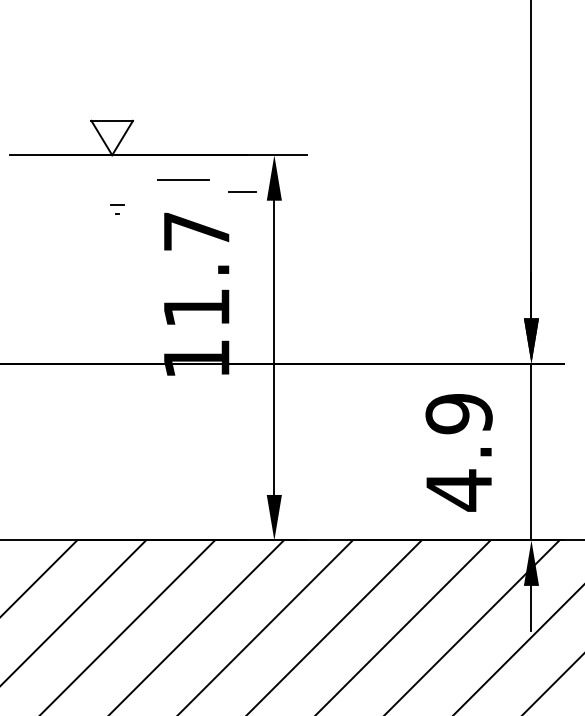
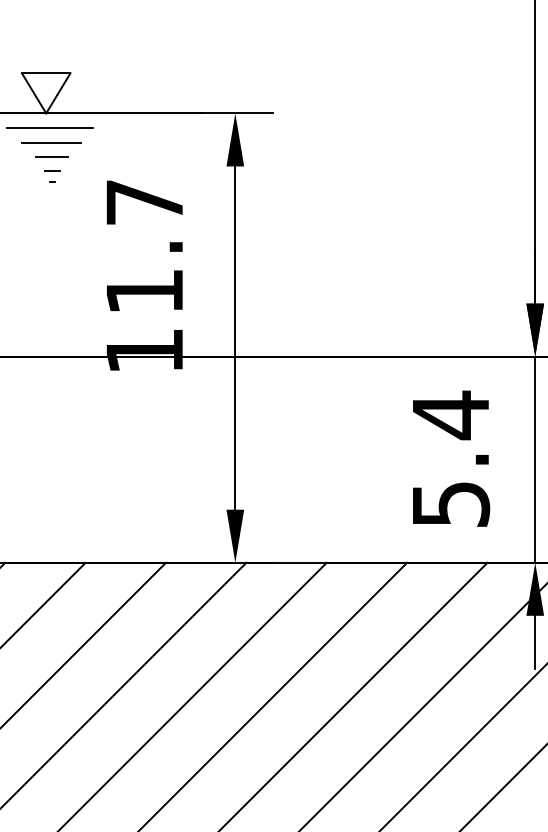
line: (114, 168) -> (48, 128), added
line: (183, 179) -> (51, 141), moved
line: (242, 191) -> (52, 156), moved
text: (458, 451) -> (450, 459), 4.9 -> 5.4

